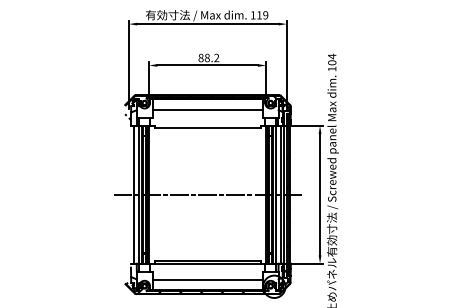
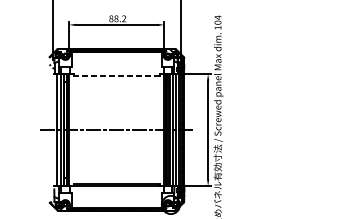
line: (207, 110) -> (116, 61), removed
line: (208, 128) -> (117, 76), solid -> dashed
line: (207, 279) -> (116, 199), removed

